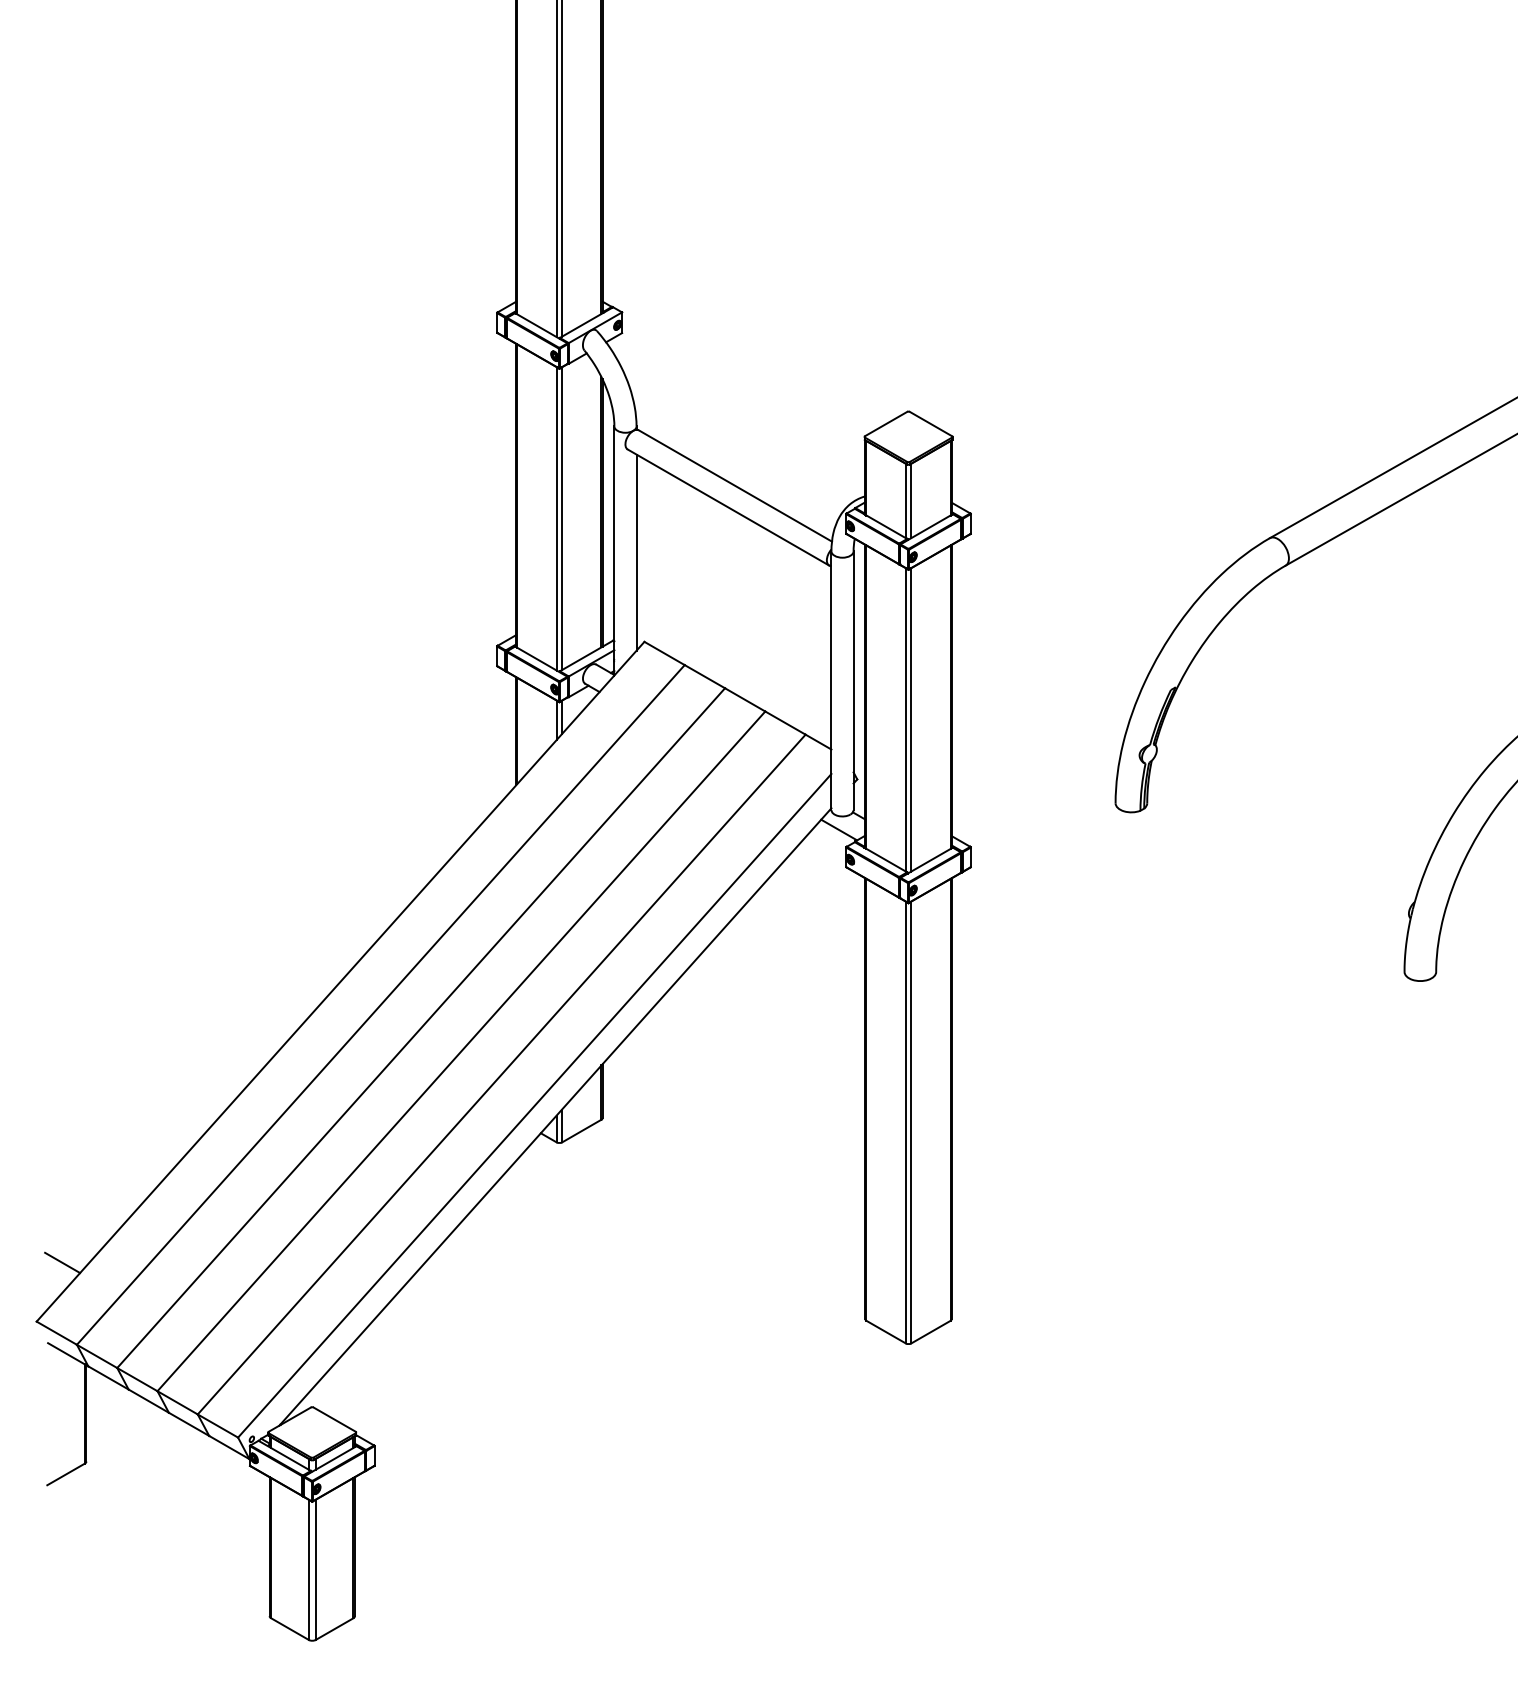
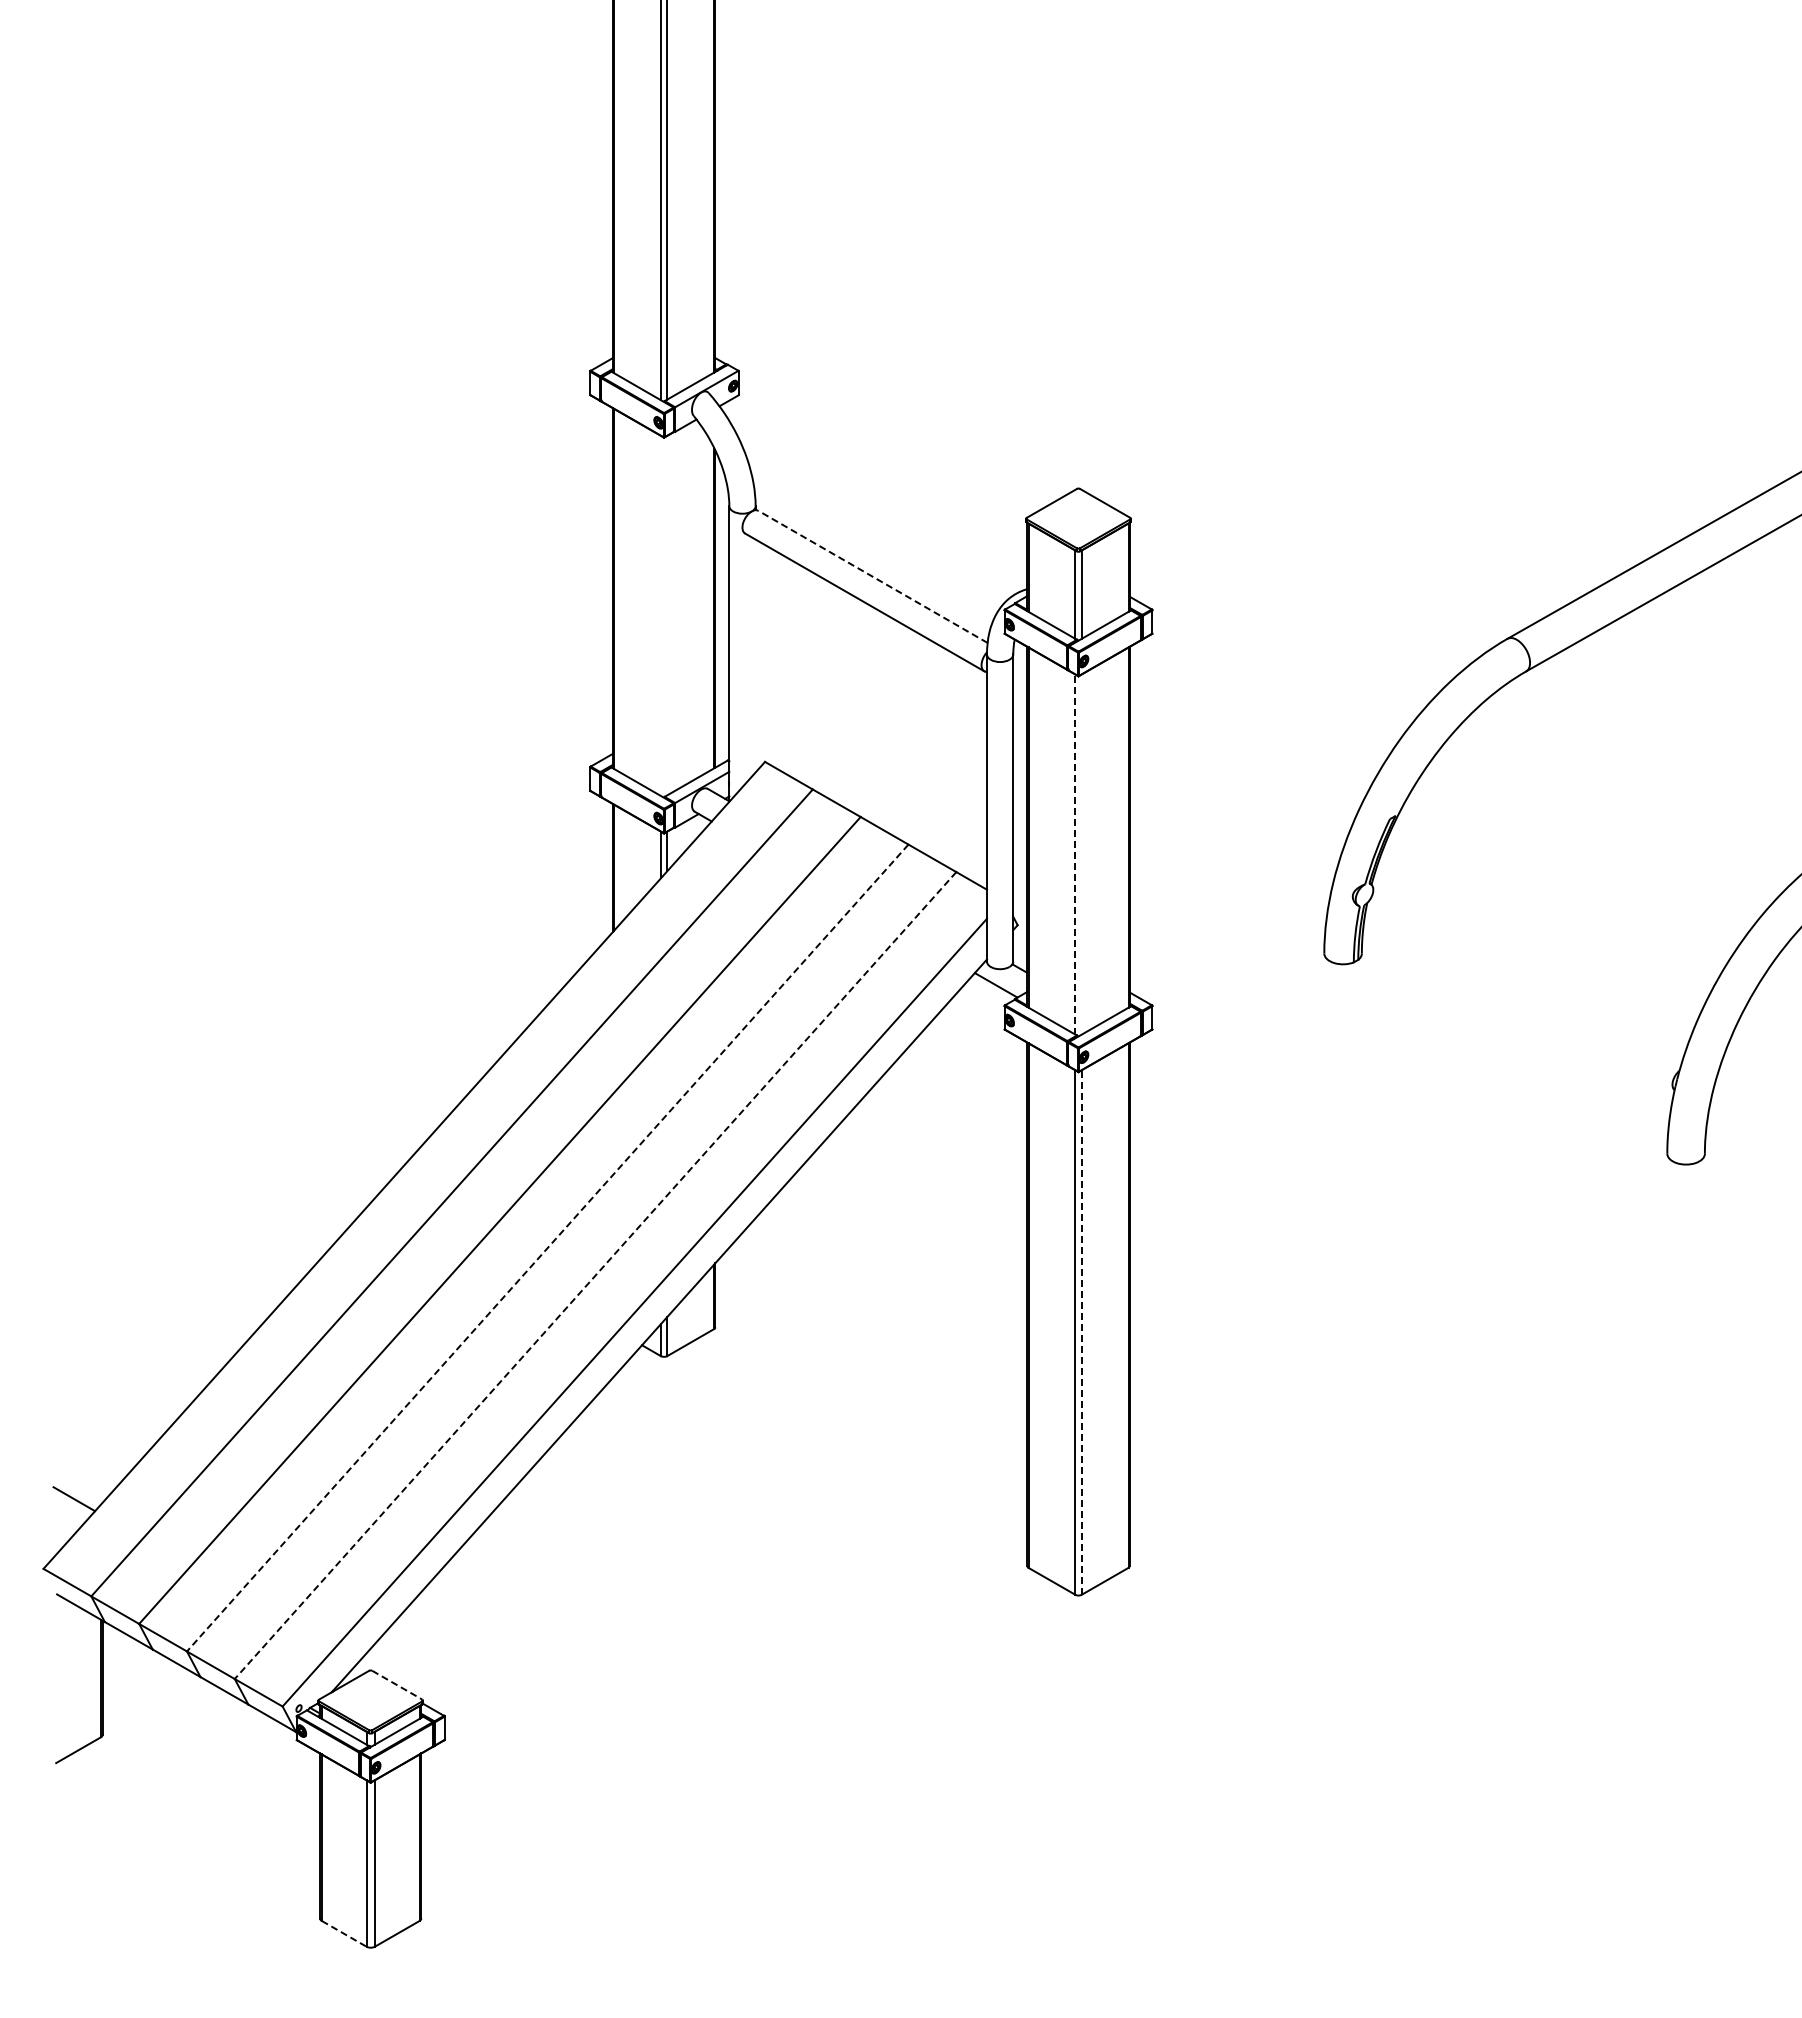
line: (734, 485) -> (872, 576), solid -> dashed
line: (556, 518) -> (660, 615), removed
line: (562, 518) -> (667, 615), removed
line: (636, 552) -> (755, 655), removed
line: (905, 719) -> (1075, 854), solid -> dashed
line: (911, 719) -> (1081, 854), removed
line: (461, 1051) -> (547, 1248), solid -> dashed
line: (501, 1074) -> (595, 1275), solid -> dashed
line: (911, 1122) -> (1081, 1332), solid -> dashed
line: (334, 1419) -> (397, 1685), solid -> dashed
line: (290, 1628) -> (344, 1933), solid -> dashed

